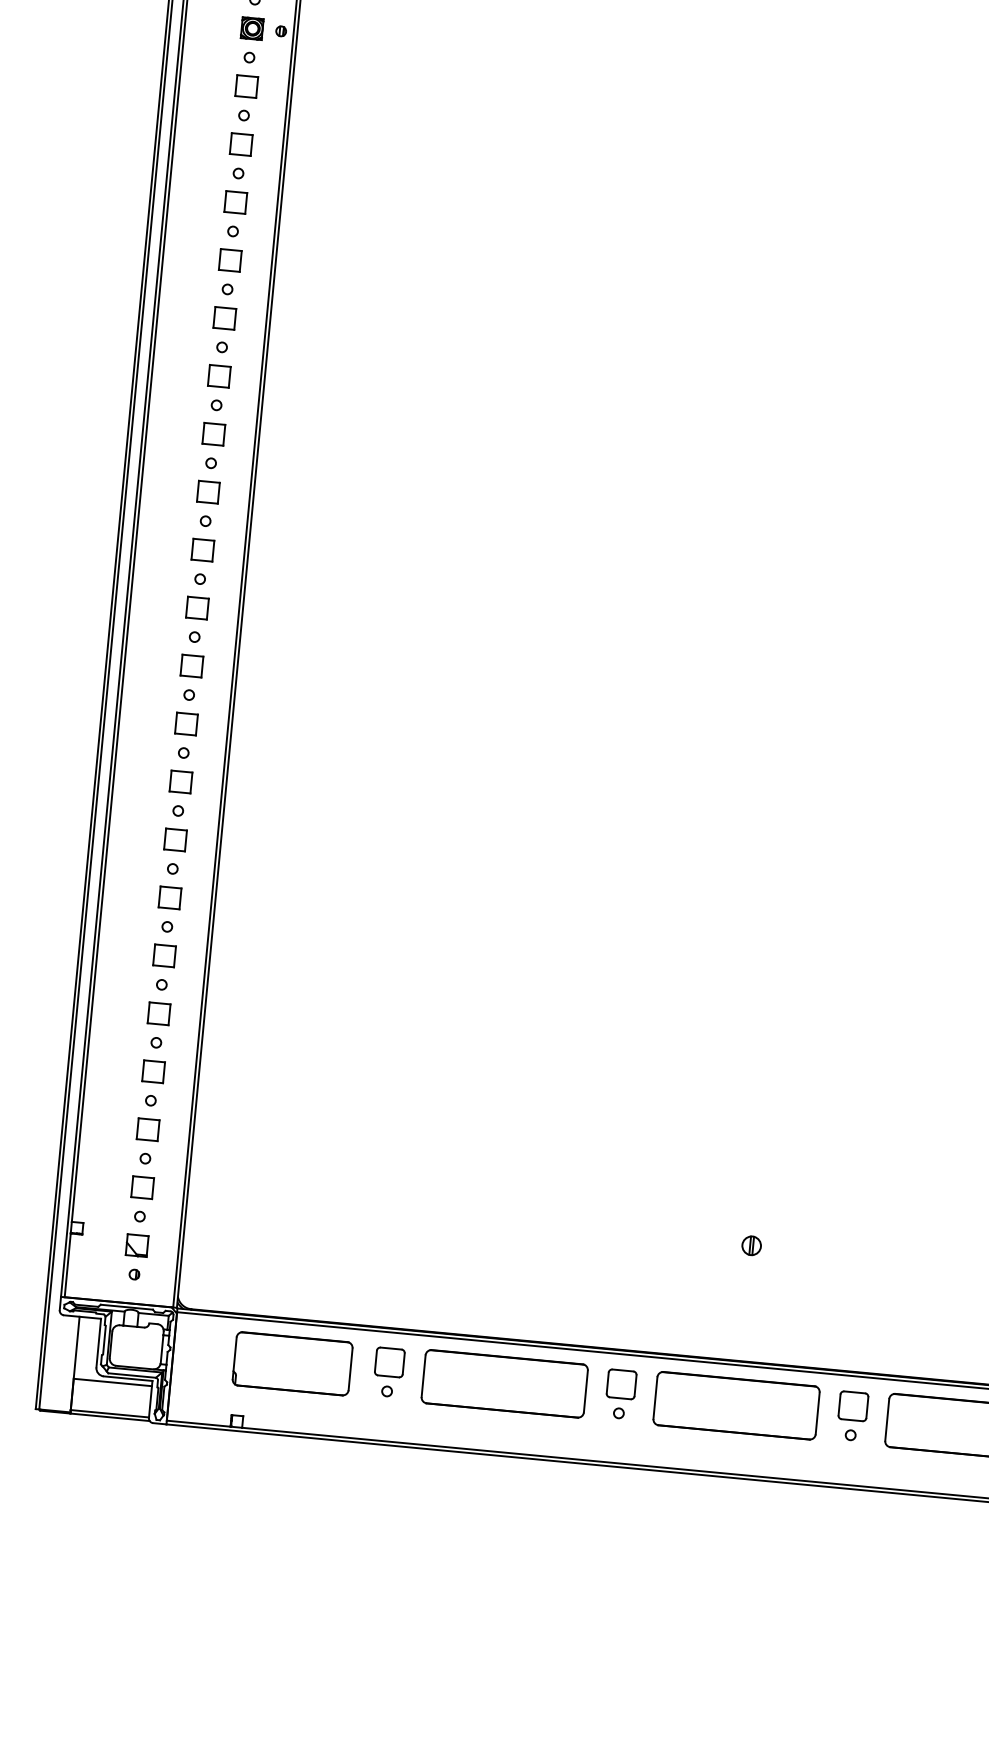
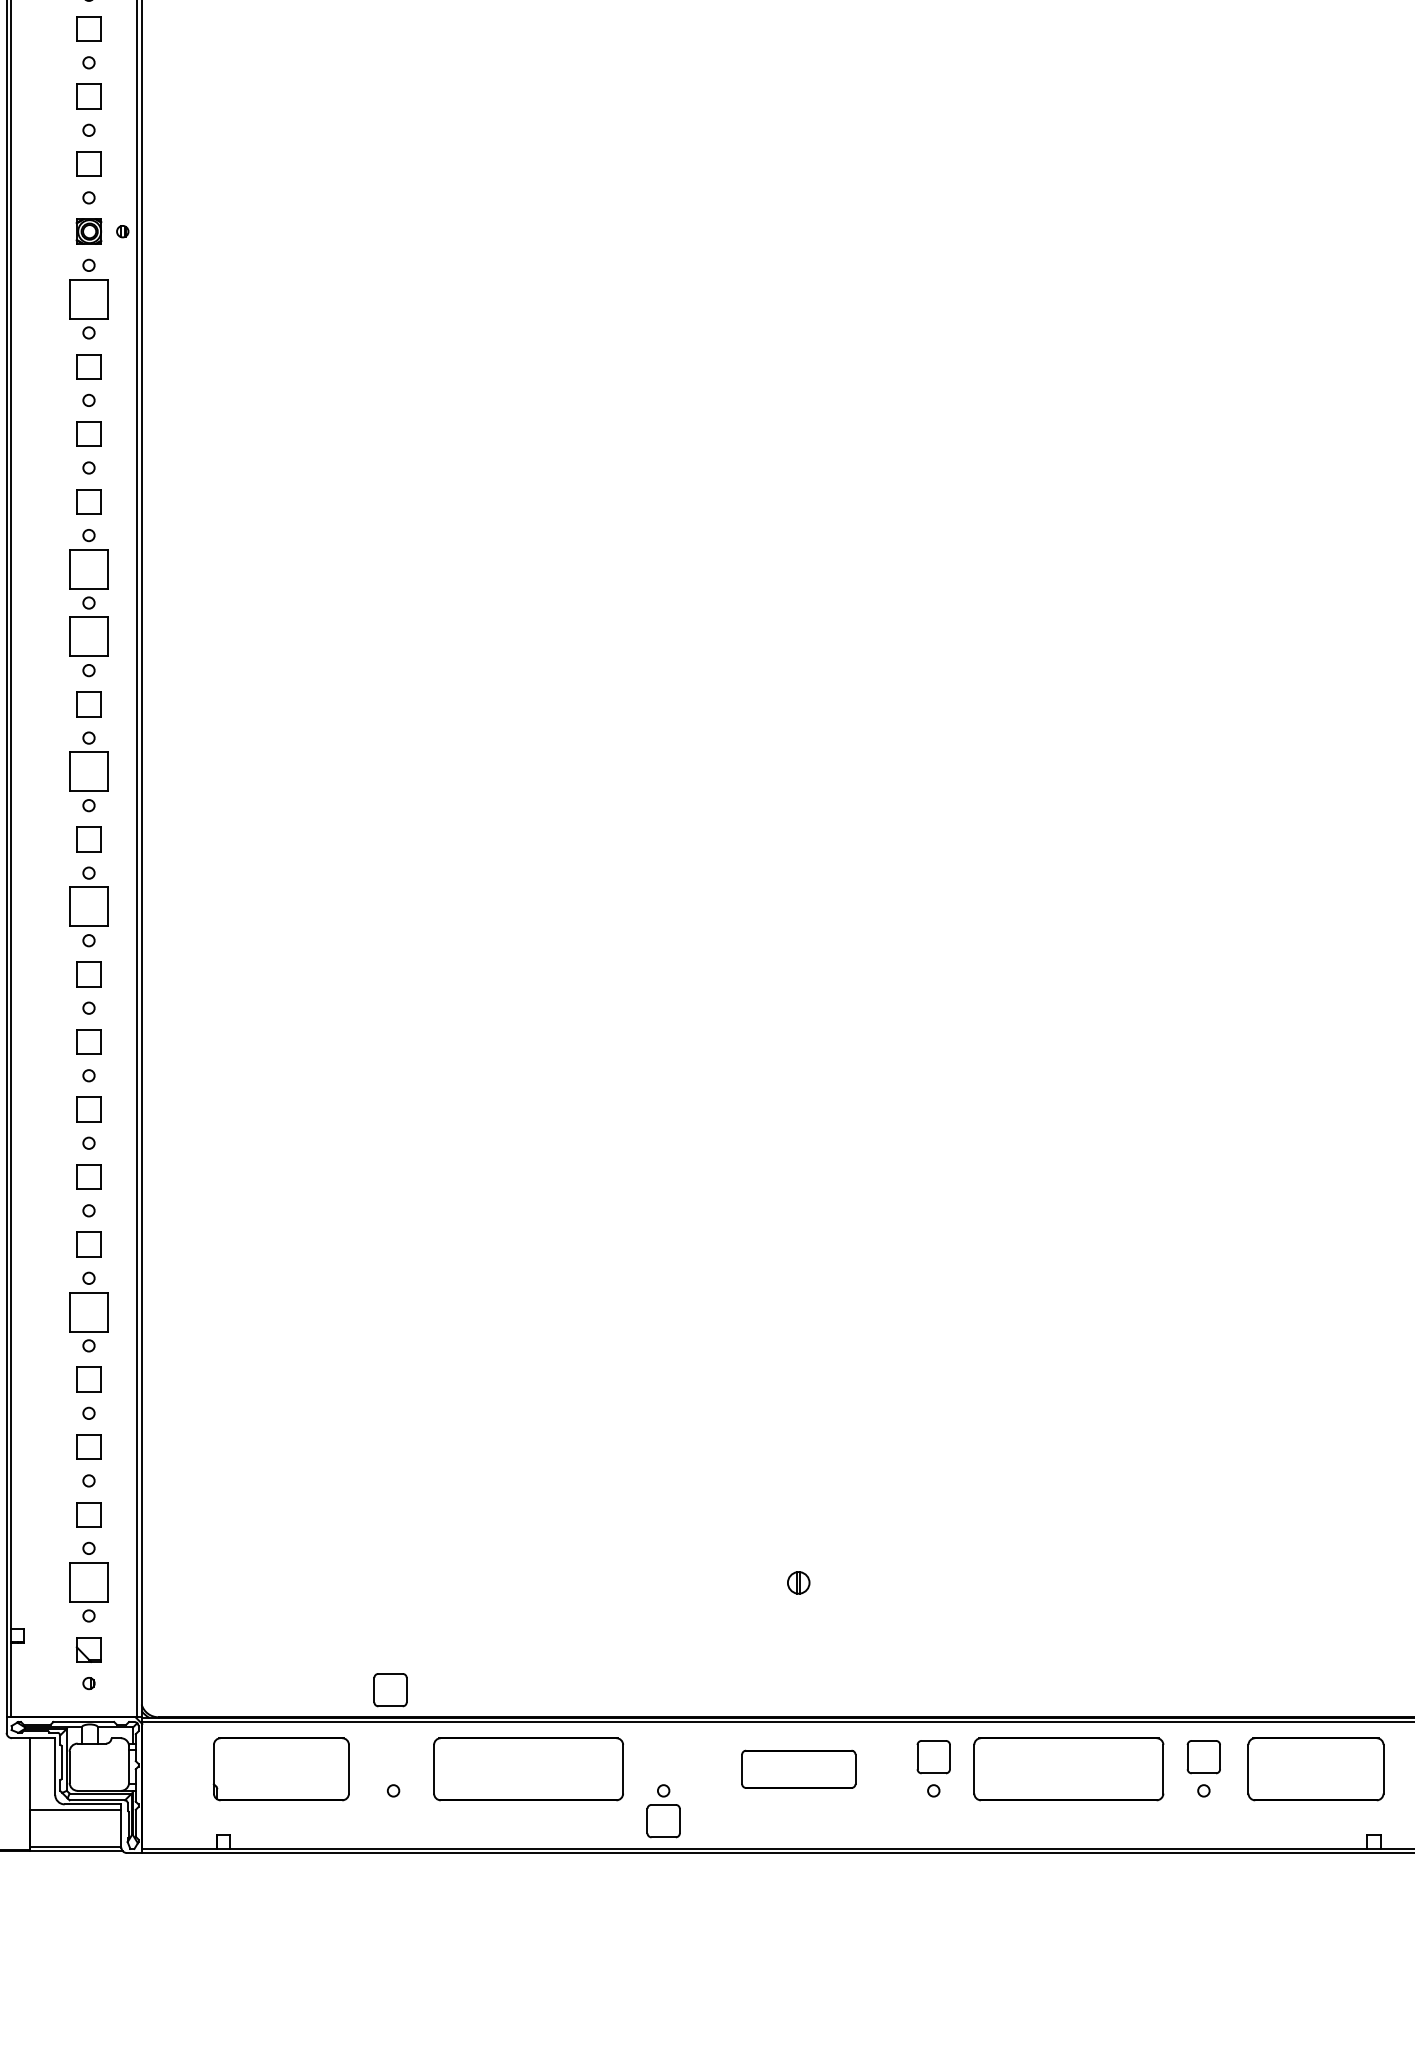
part: (246, 85) -> (88, 298), size x1.6
part: (224, 317) -> (88, 568), size x1.6
part: (218, 376) -> (88, 636), size x1.6
part: (208, 491) -> (88, 771), size x1.6
part: (197, 607) -> (88, 906), size x1.6
part: (164, 955) -> (88, 1311), size x1.6
part: (142, 1187) -> (88, 1581), size x1.6
part: (389, 1362) -> (390, 1690), moved
part: (621, 1384) -> (663, 1821), moved
part: (736, 1405) -> (798, 1769), size x0.6

